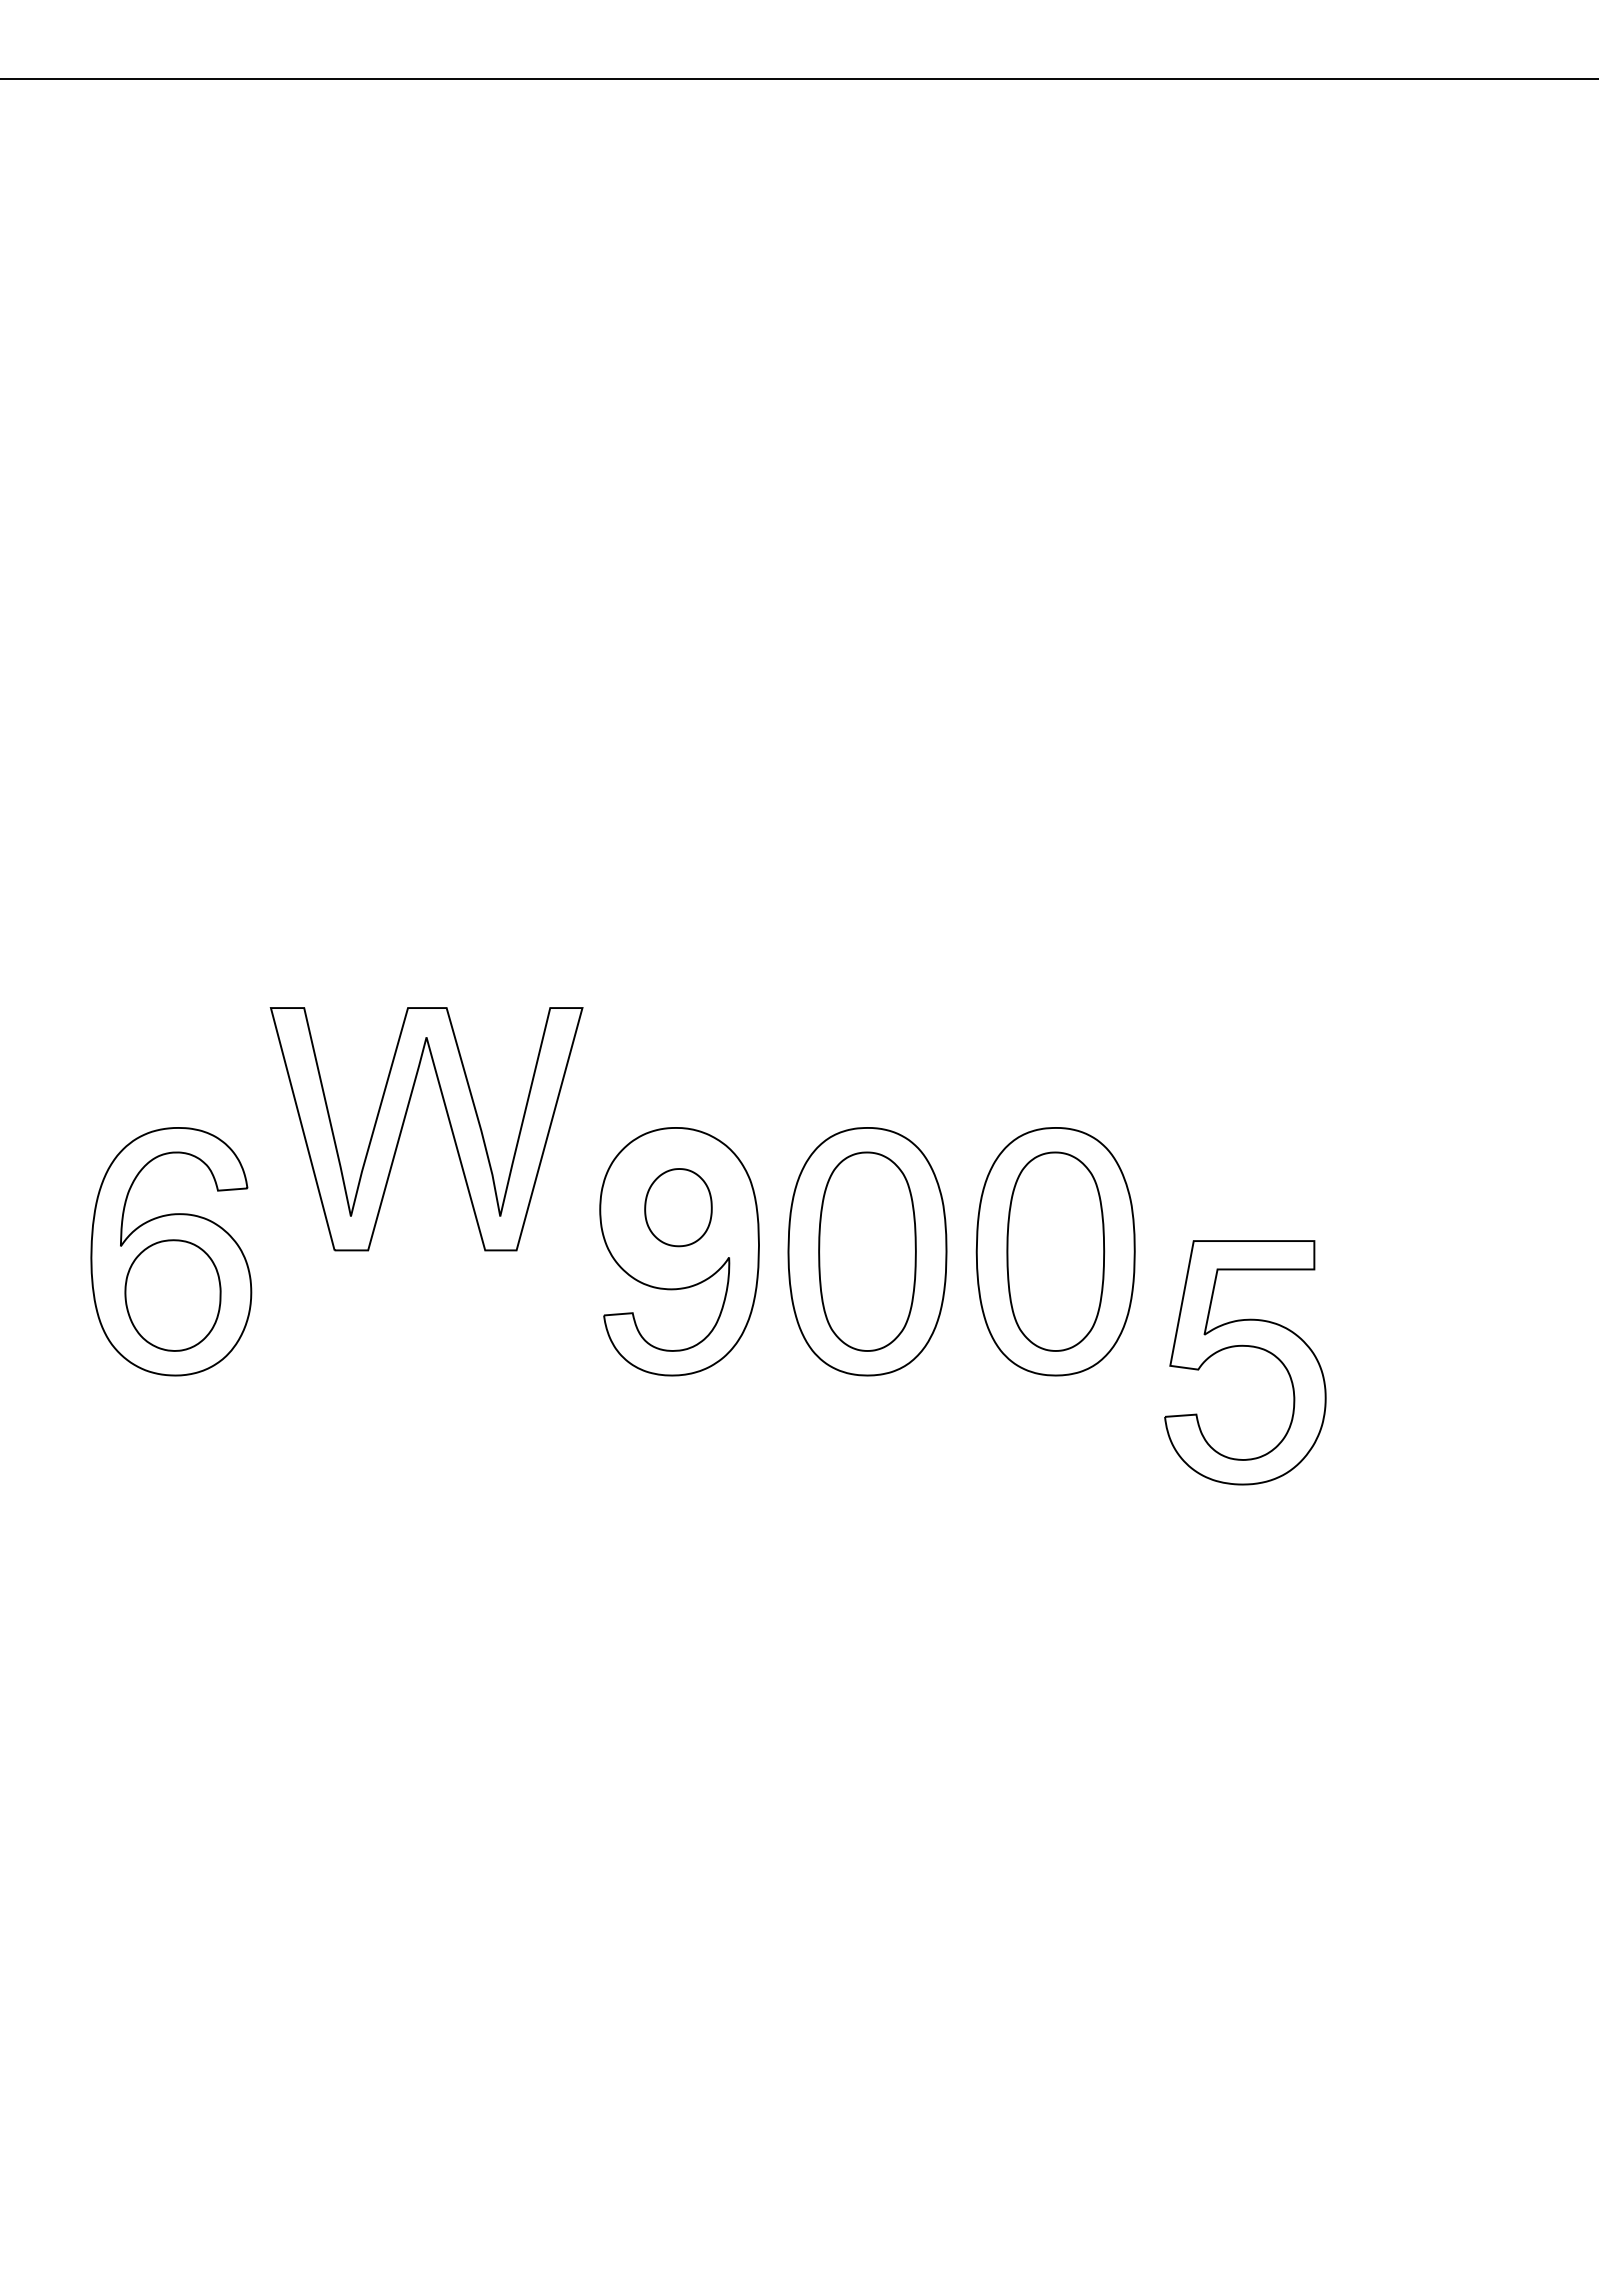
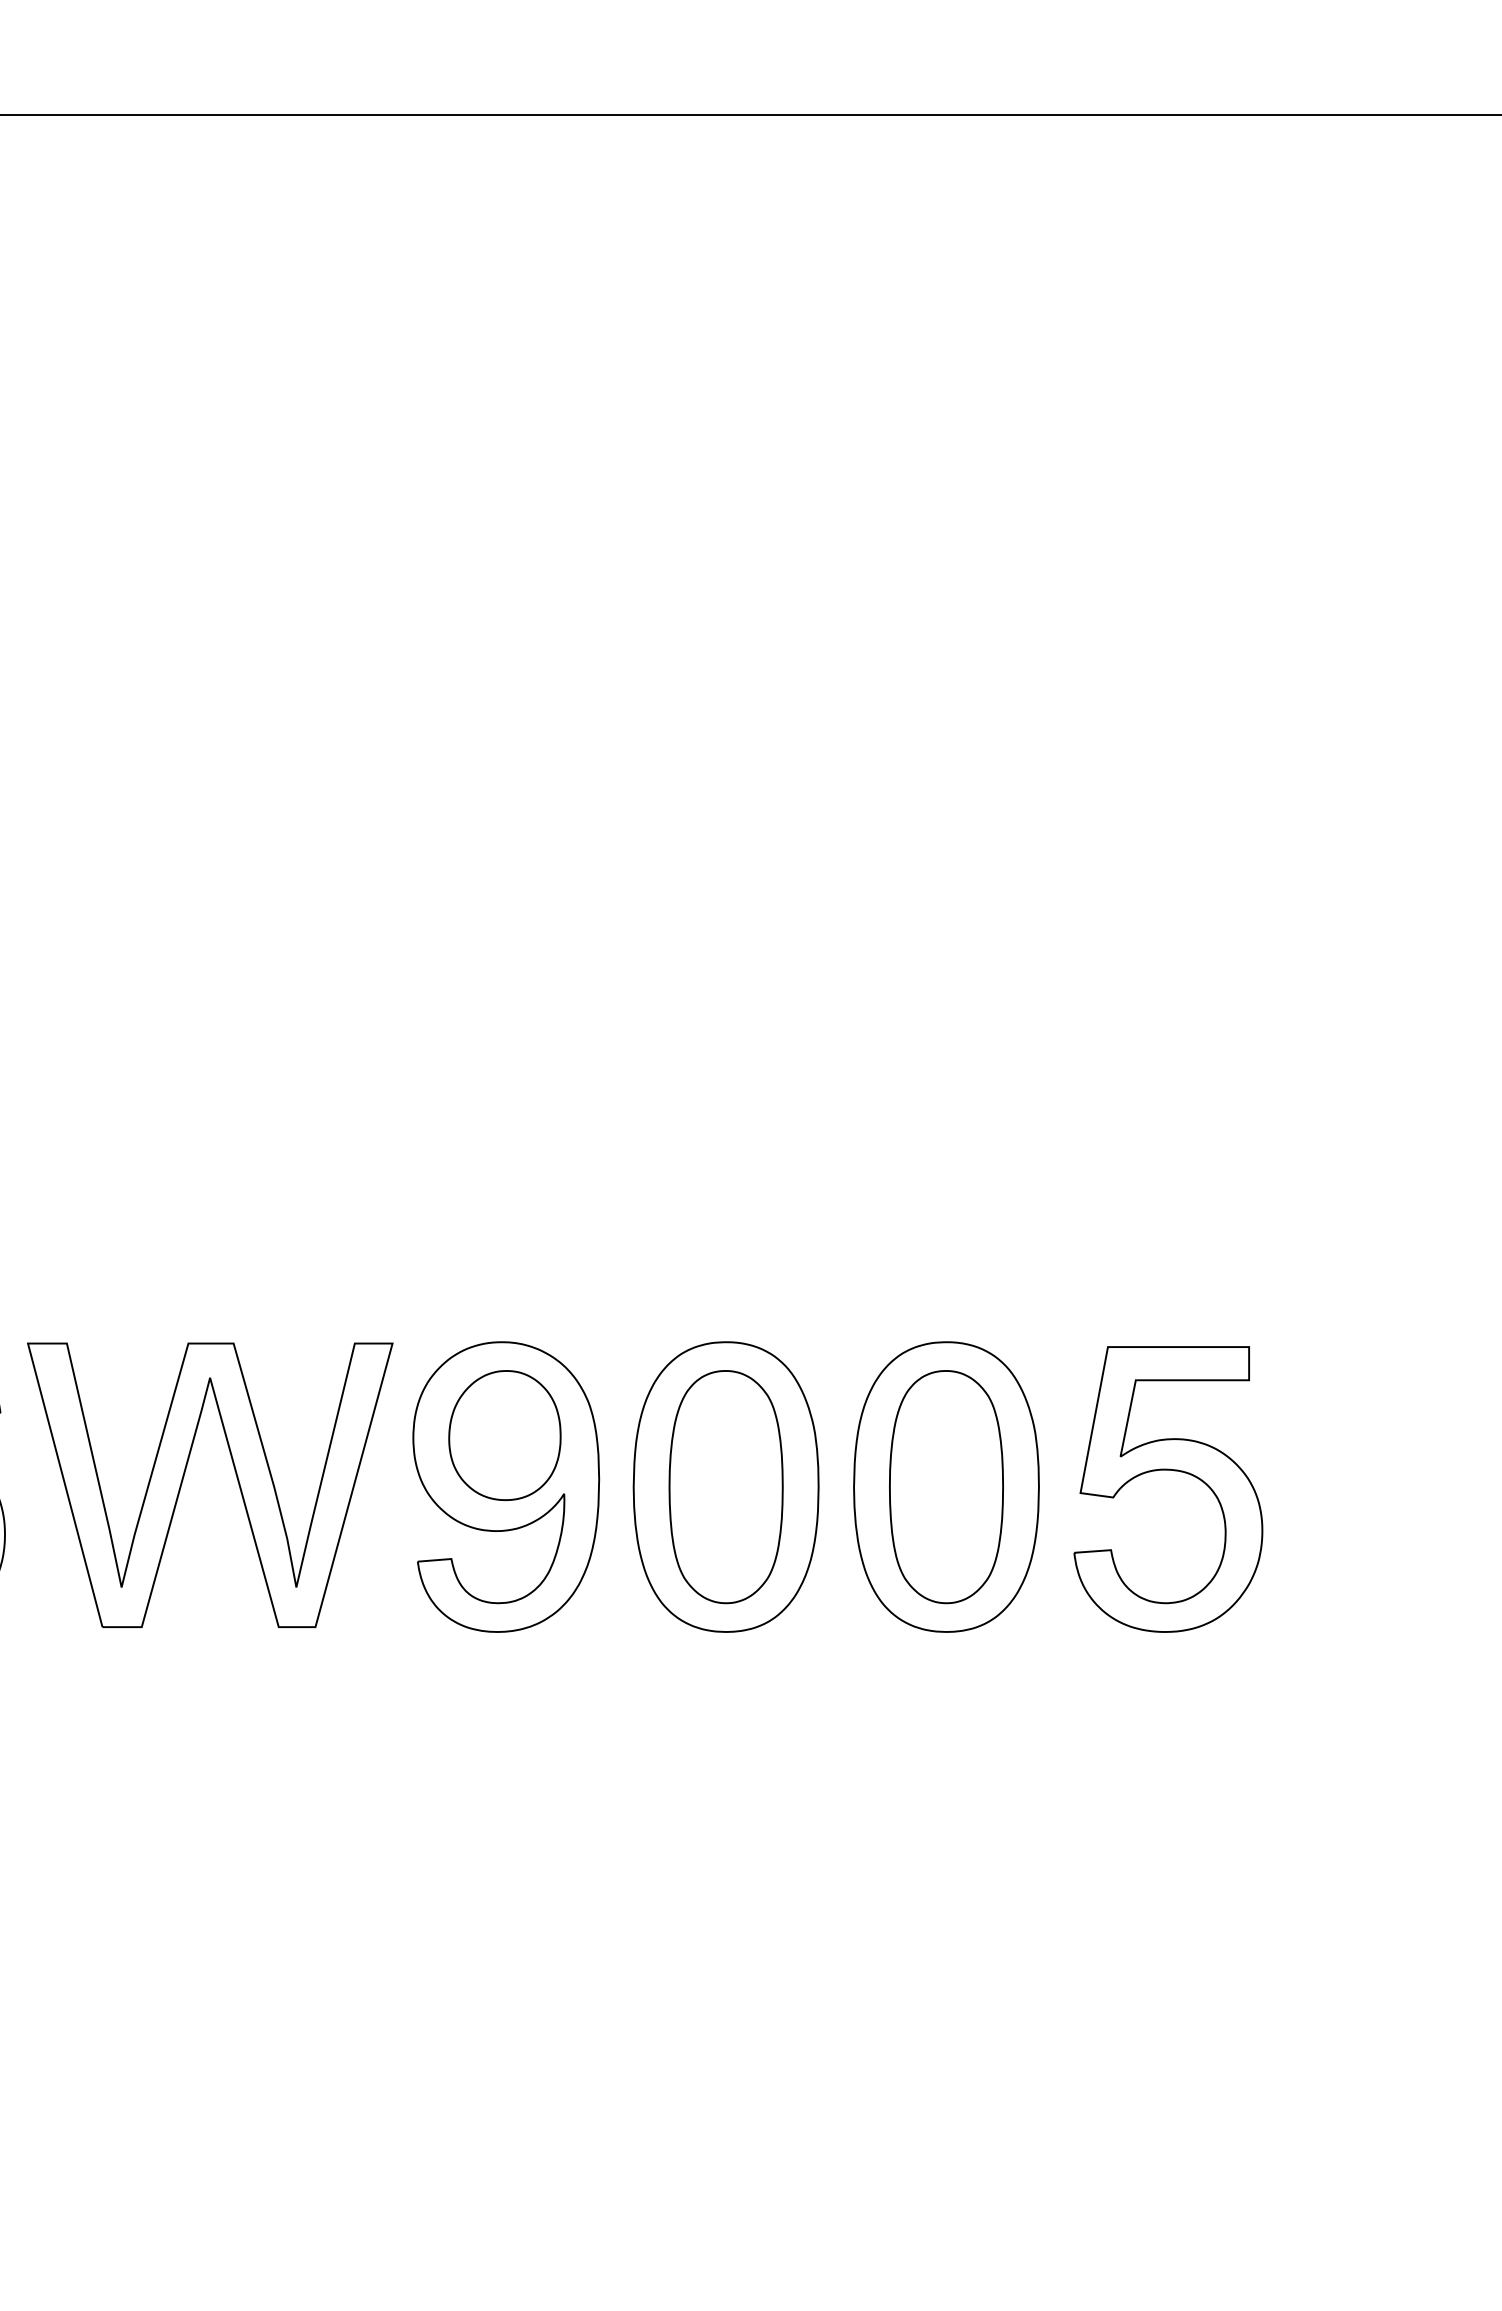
part: (404, 1123) -> (184, 1478), moved
part: (678, 1207) -> (504, 1435), size x1.43
part: (1249, 1347) -> (1173, 1471), moved

